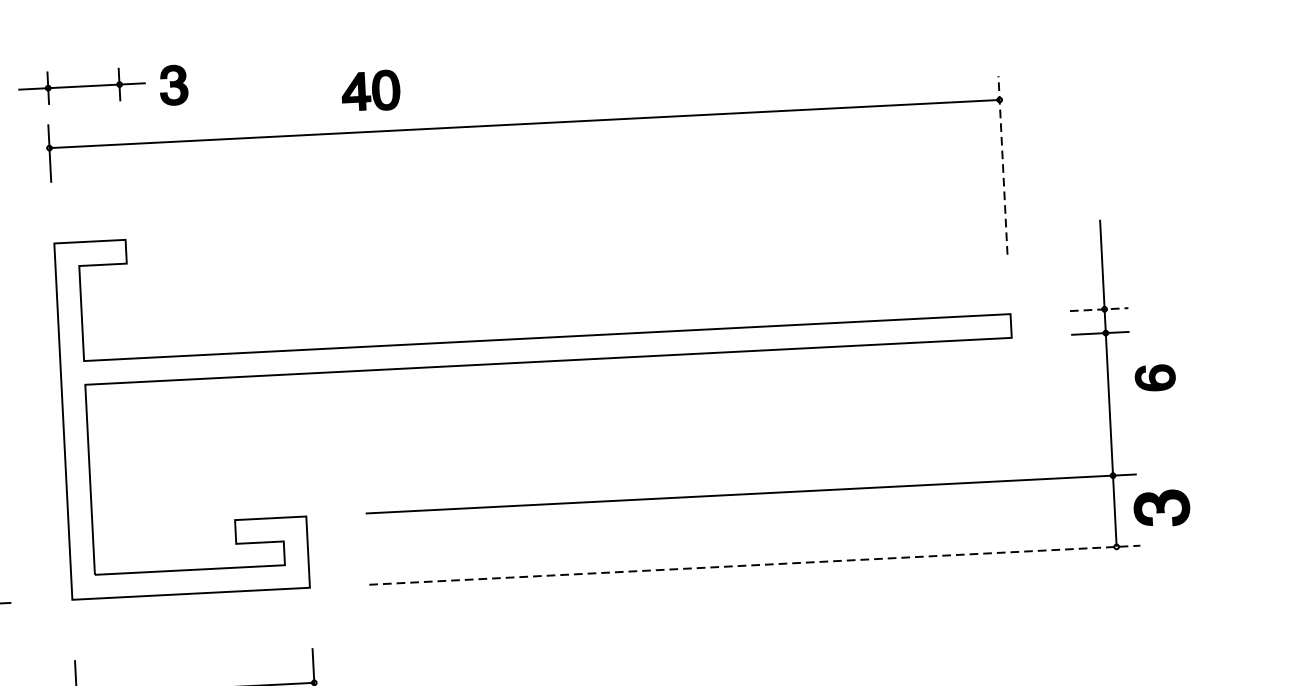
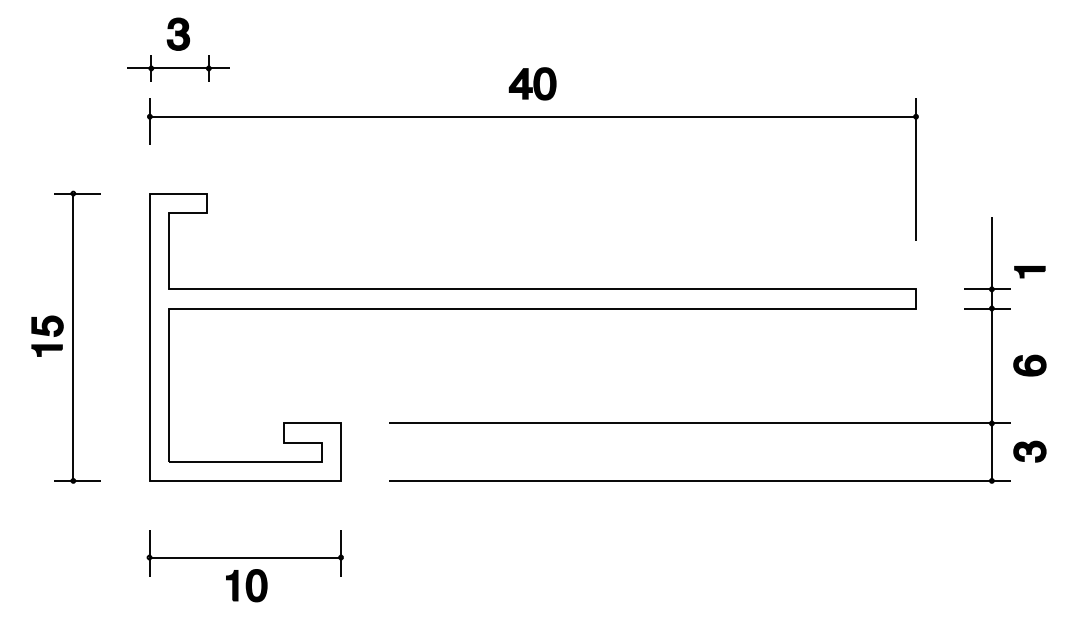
part: (173, 84) -> (178, 33), moved
part: (370, 90) -> (532, 83), moved
line: (1003, 165) -> (916, 169), dashed -> solid
part: (1150, 286) -> (1029, 272), added
line: (1099, 309) -> (987, 289), dashed -> solid
part: (1154, 377) -> (1029, 365), moved
part: (1161, 508) -> (1029, 451), size x0.71
line: (755, 564) -> (700, 480), dashed -> solid

